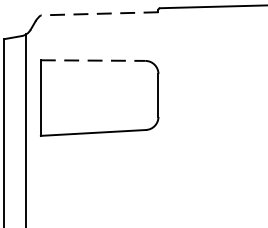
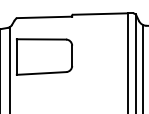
line: (99, 14) -> (44, 17), dashed -> solid
line: (93, 60) -> (41, 39), dashed -> solid

